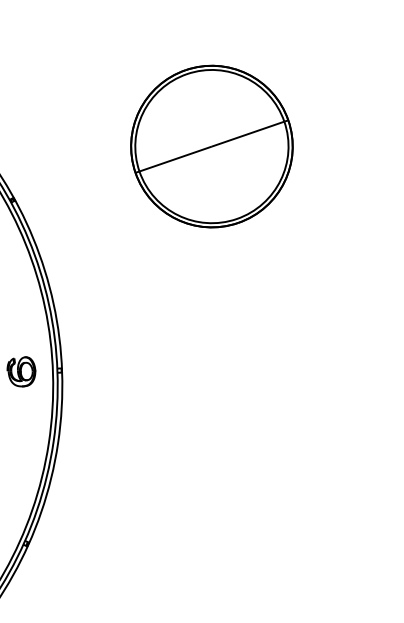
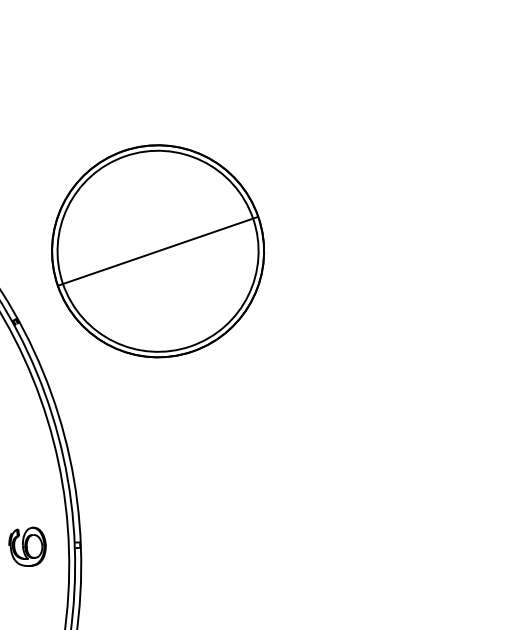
part: (211, 146) -> (157, 251), moved

